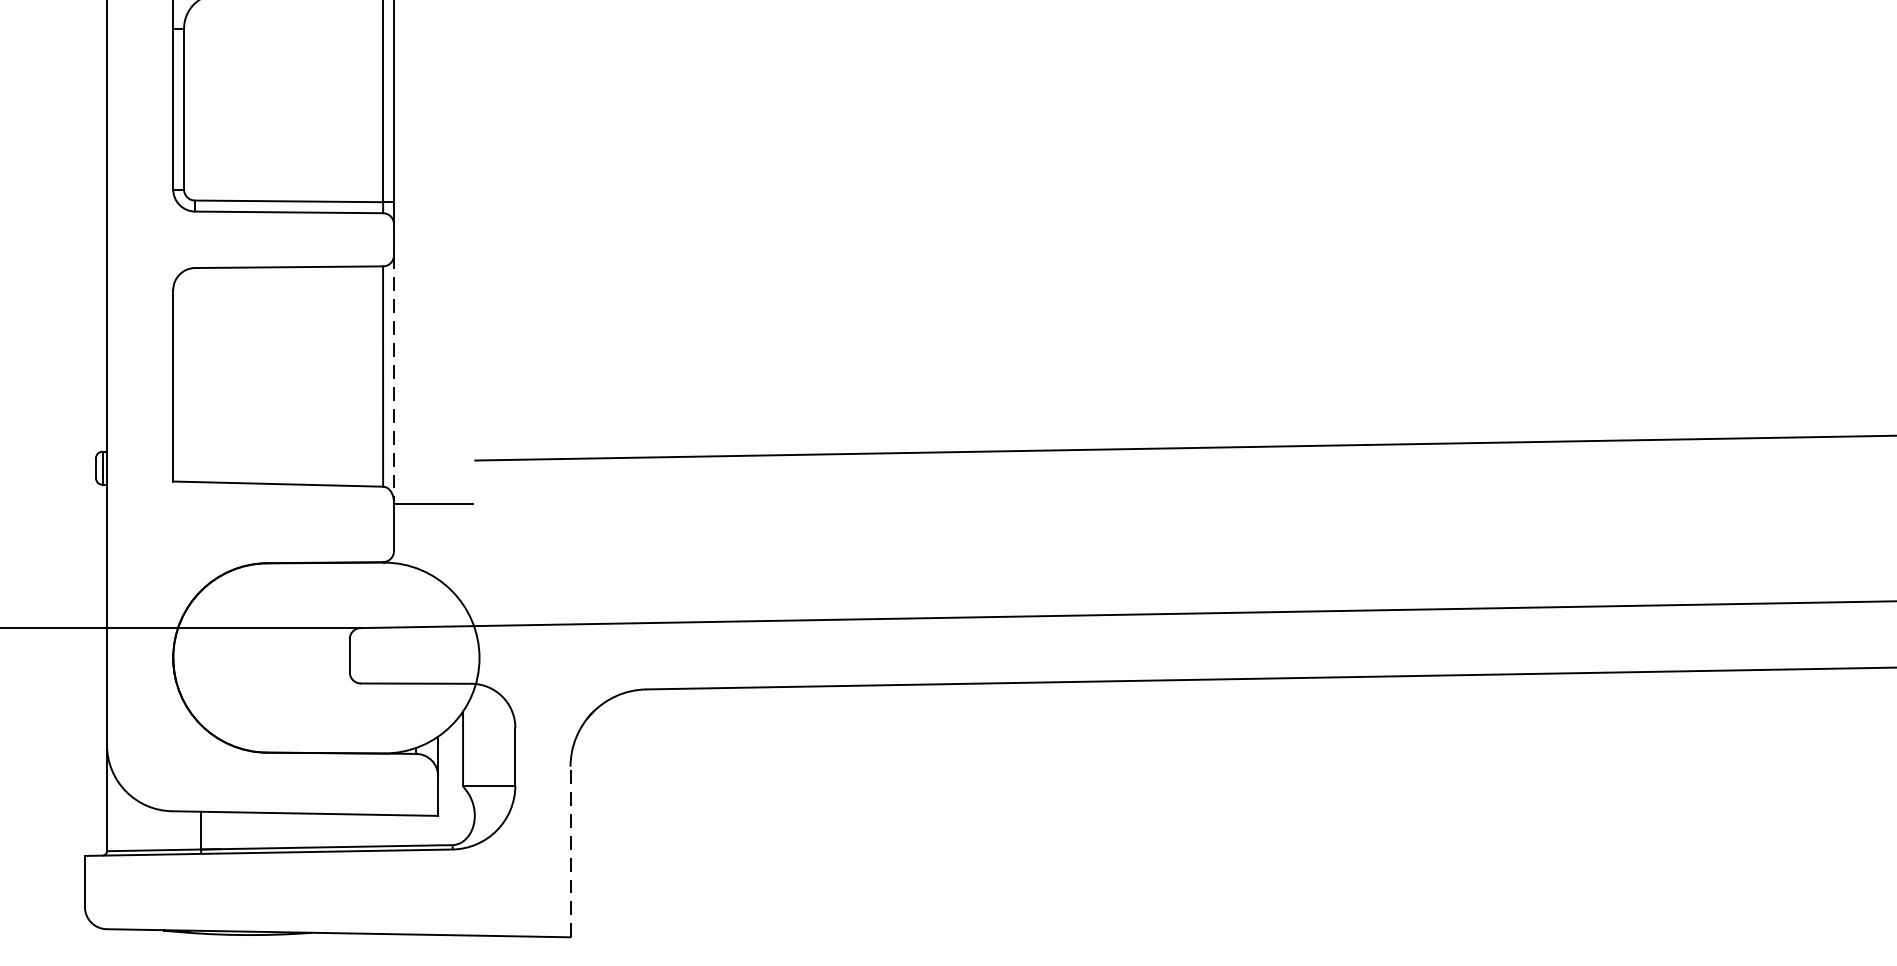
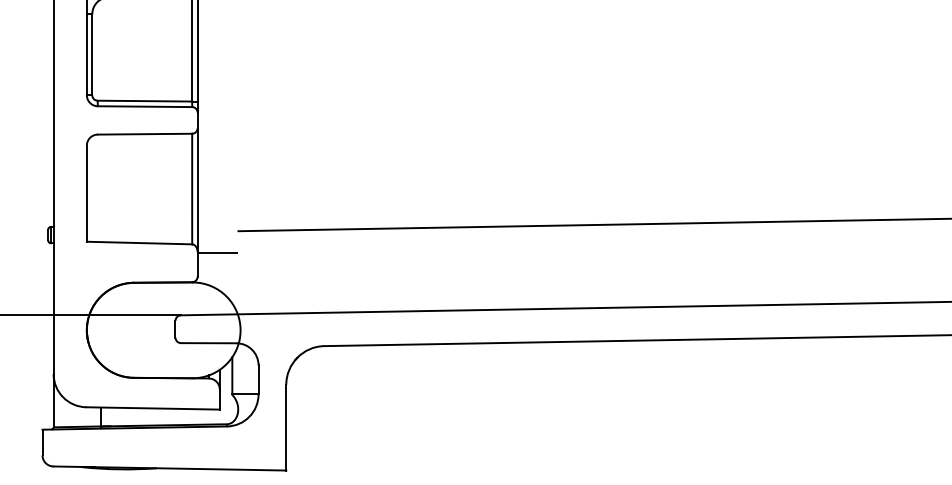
line: (393, 379) -> (197, 190), dashed -> solid
line: (570, 851) -> (286, 427), dashed -> solid

